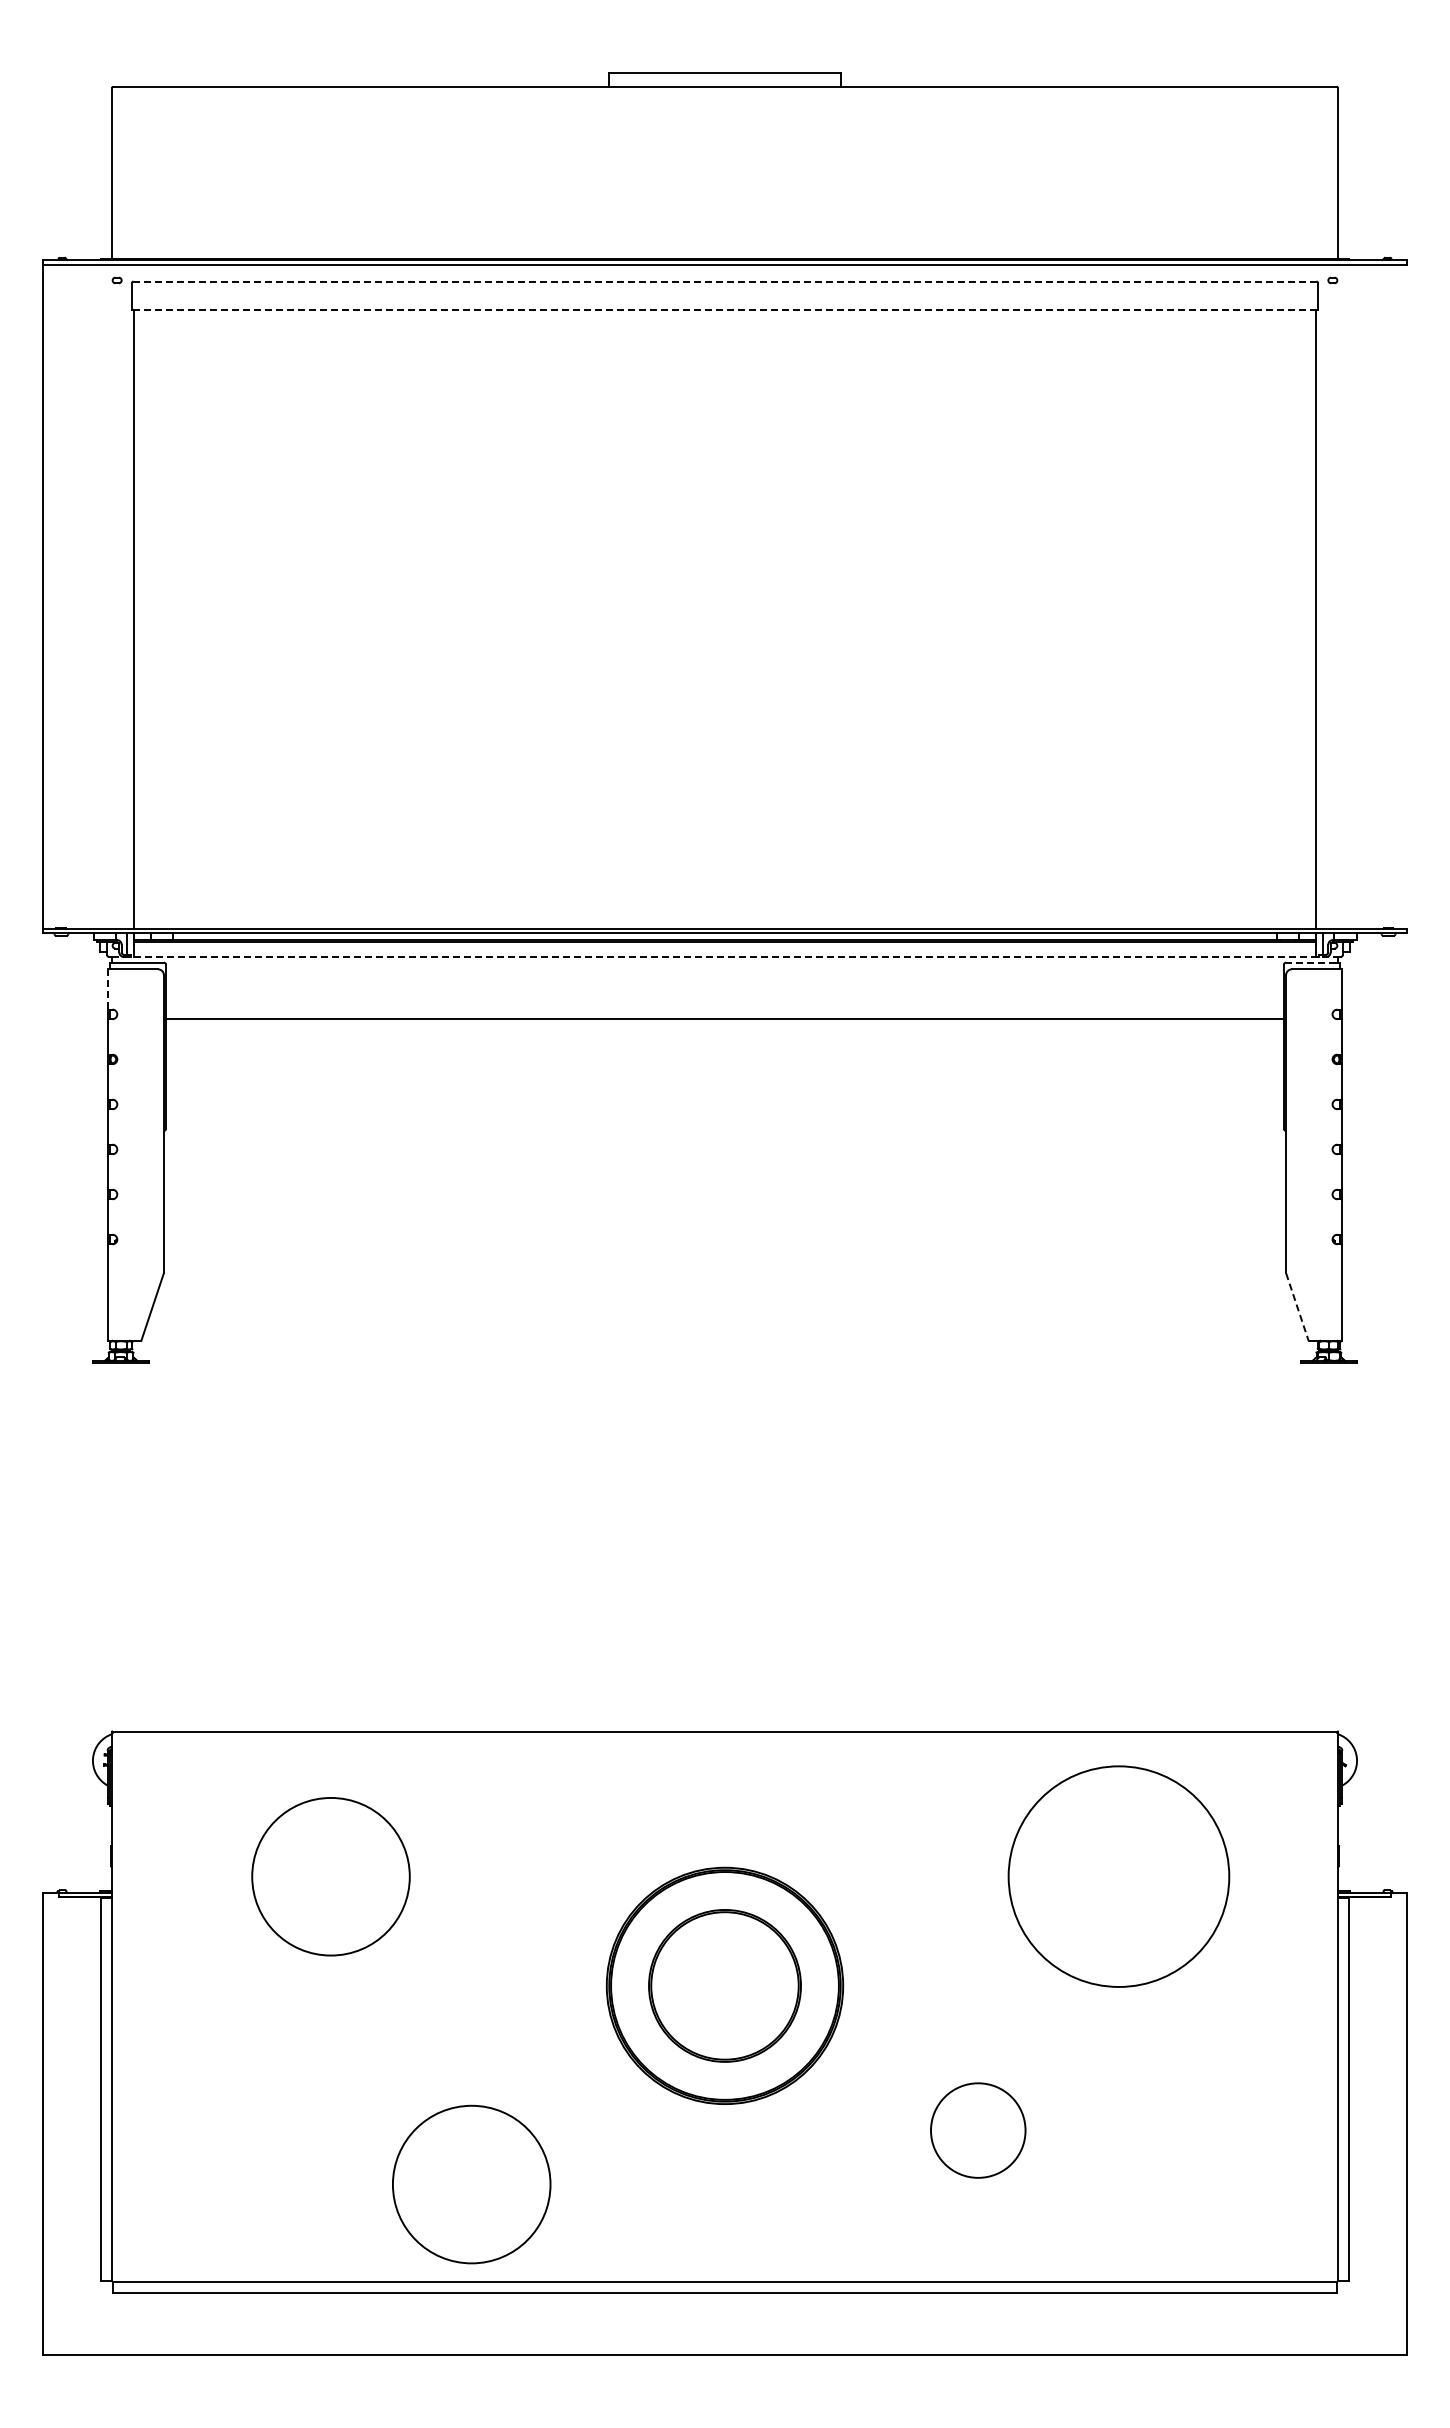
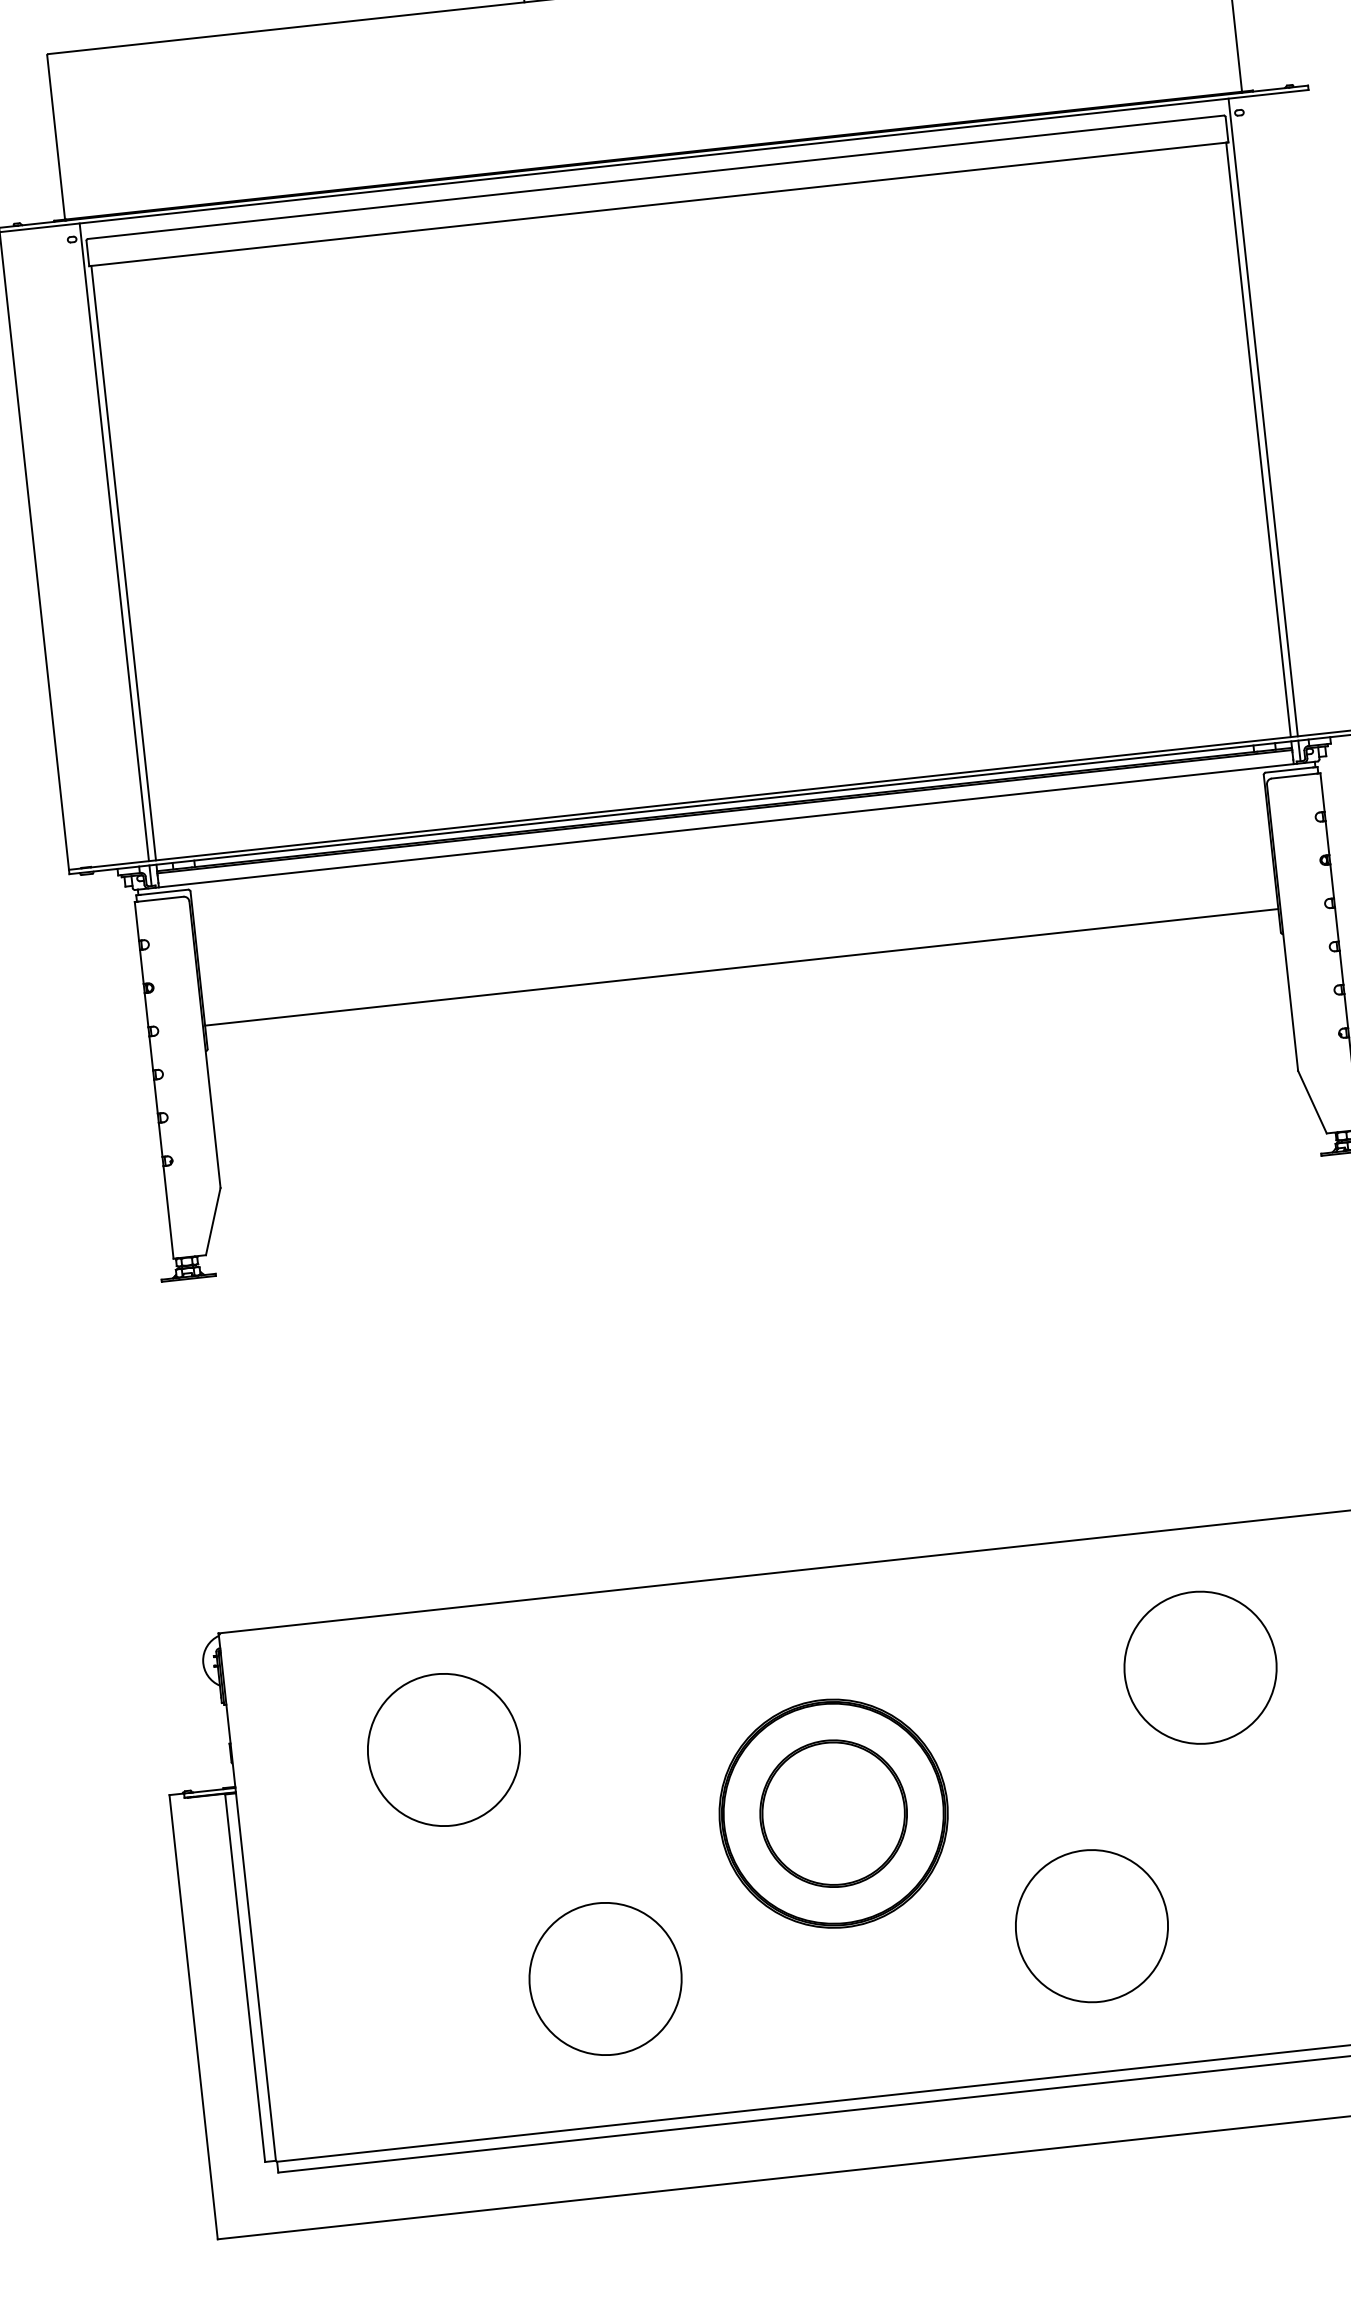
line: (725, 281) -> (656, 177), dashed -> solid
line: (725, 309) -> (659, 204), dashed -> solid
line: (126, 596) -> (114, 542), added
line: (1323, 596) -> (1263, 417), added
line: (725, 956) -> (726, 825), dashed -> solid
line: (1310, 962) -> (1289, 769), dashed -> solid
line: (107, 990) -> (136, 922), dashed -> solid
line: (724, 1019) -> (741, 967), moved
line: (1297, 1307) -> (1312, 1102), dashed -> solid
circle: (1118, 1876) -> (1200, 1667), size x0.71
circle: (978, 2130) -> (1092, 1926), size x1.67
circle: (471, 2184) -> (605, 1978), moved

